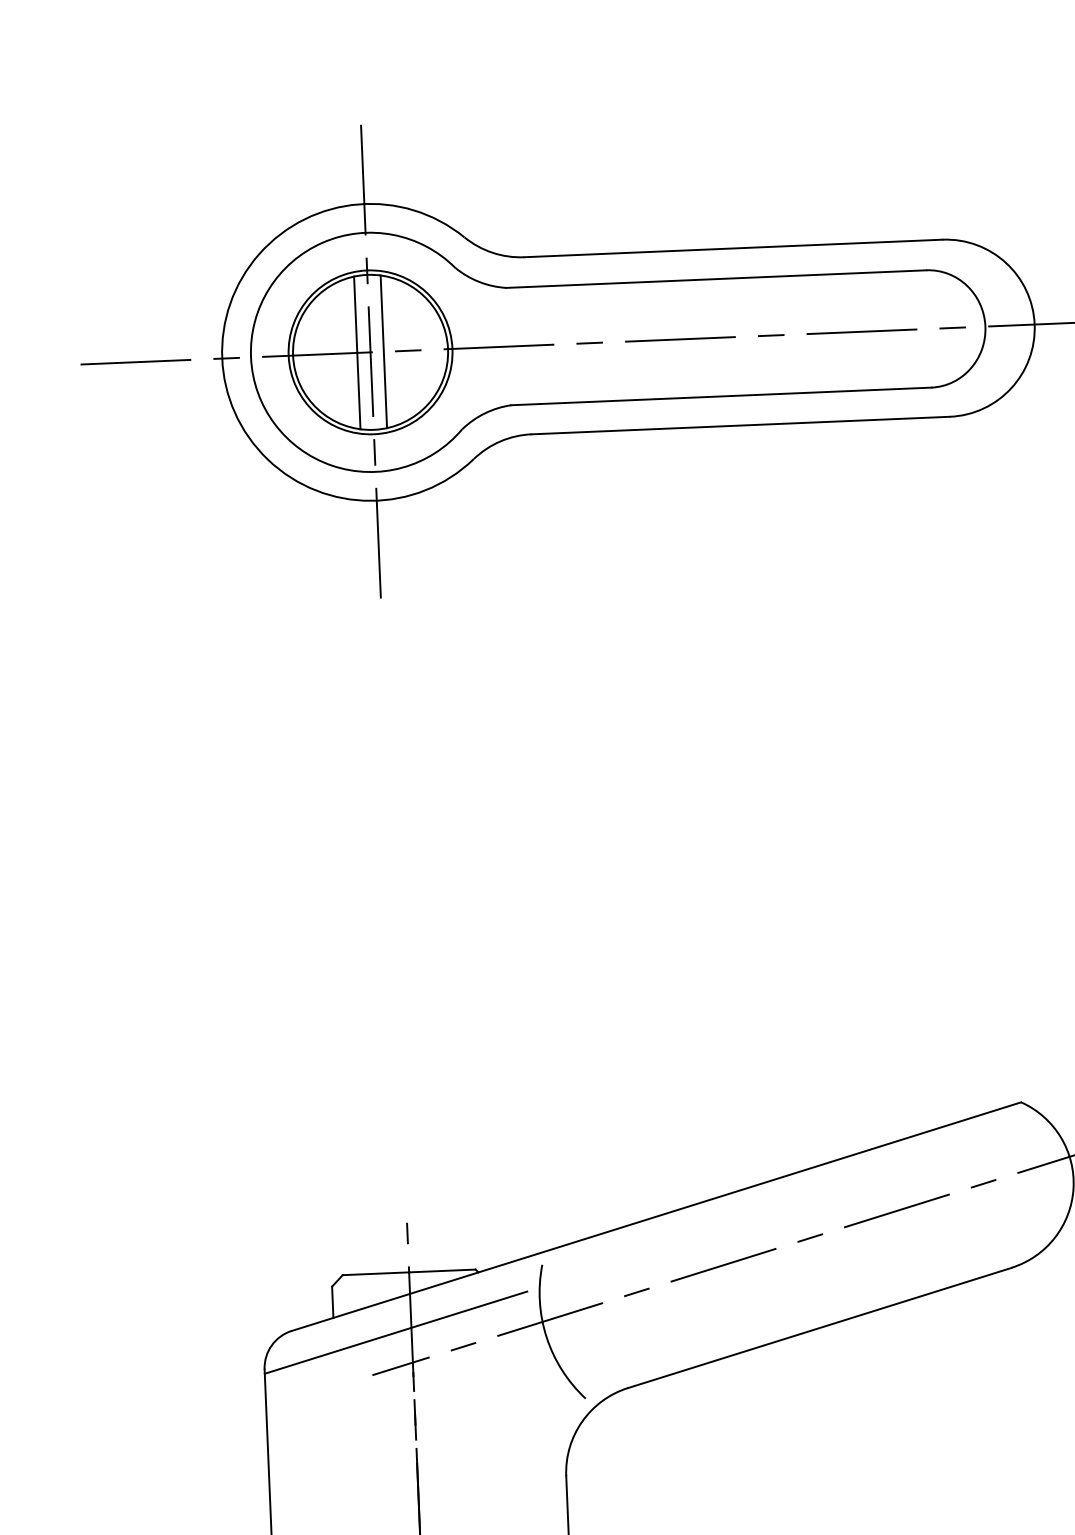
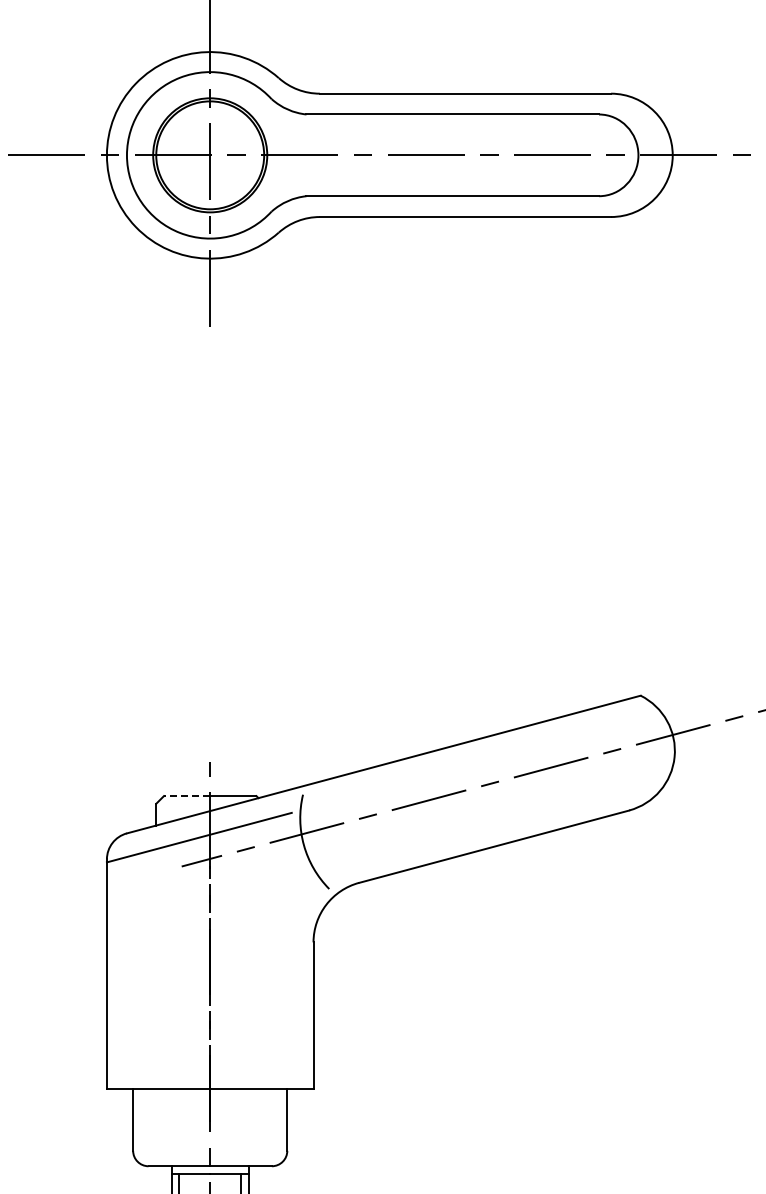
line: (383, 352) -> (219, 155), removed
line: (356, 353) -> (200, 155), removed
line: (375, 1274) -> (186, 796), solid -> dashed

